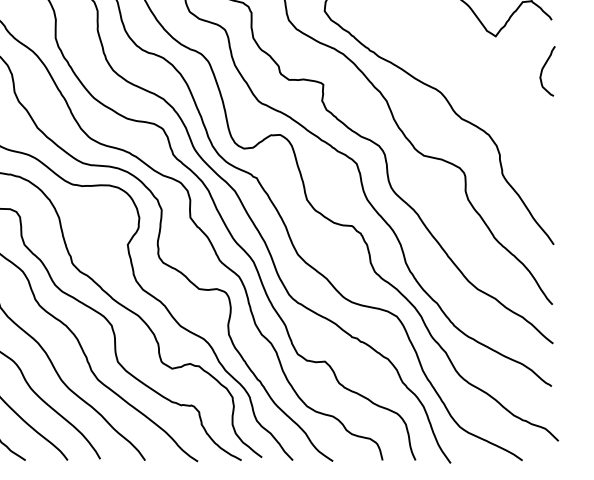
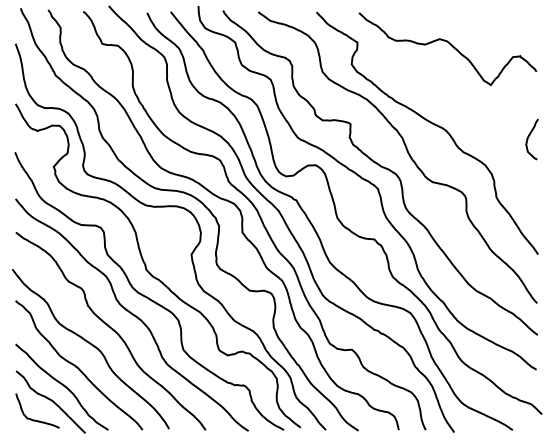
curve: (543, 71) -> (528, 139), moved

